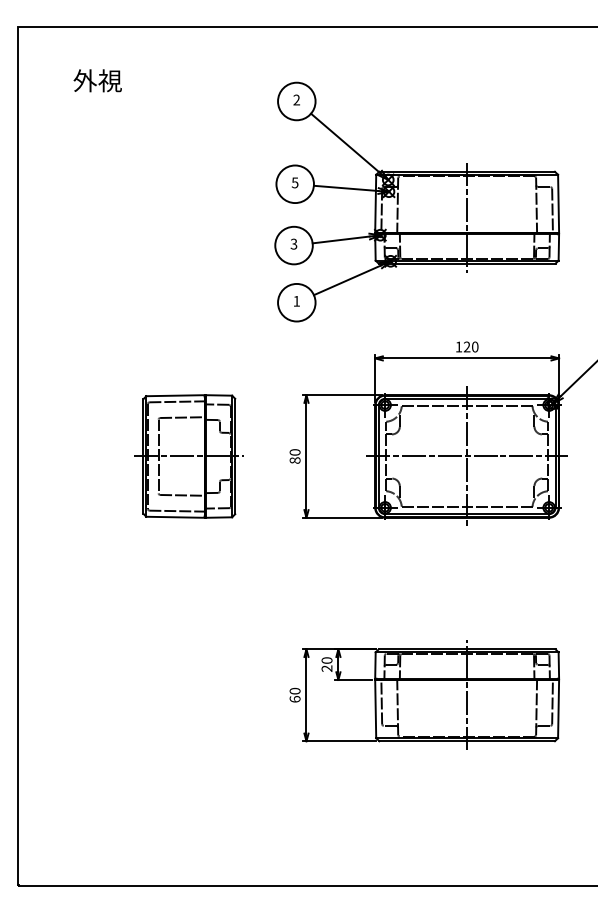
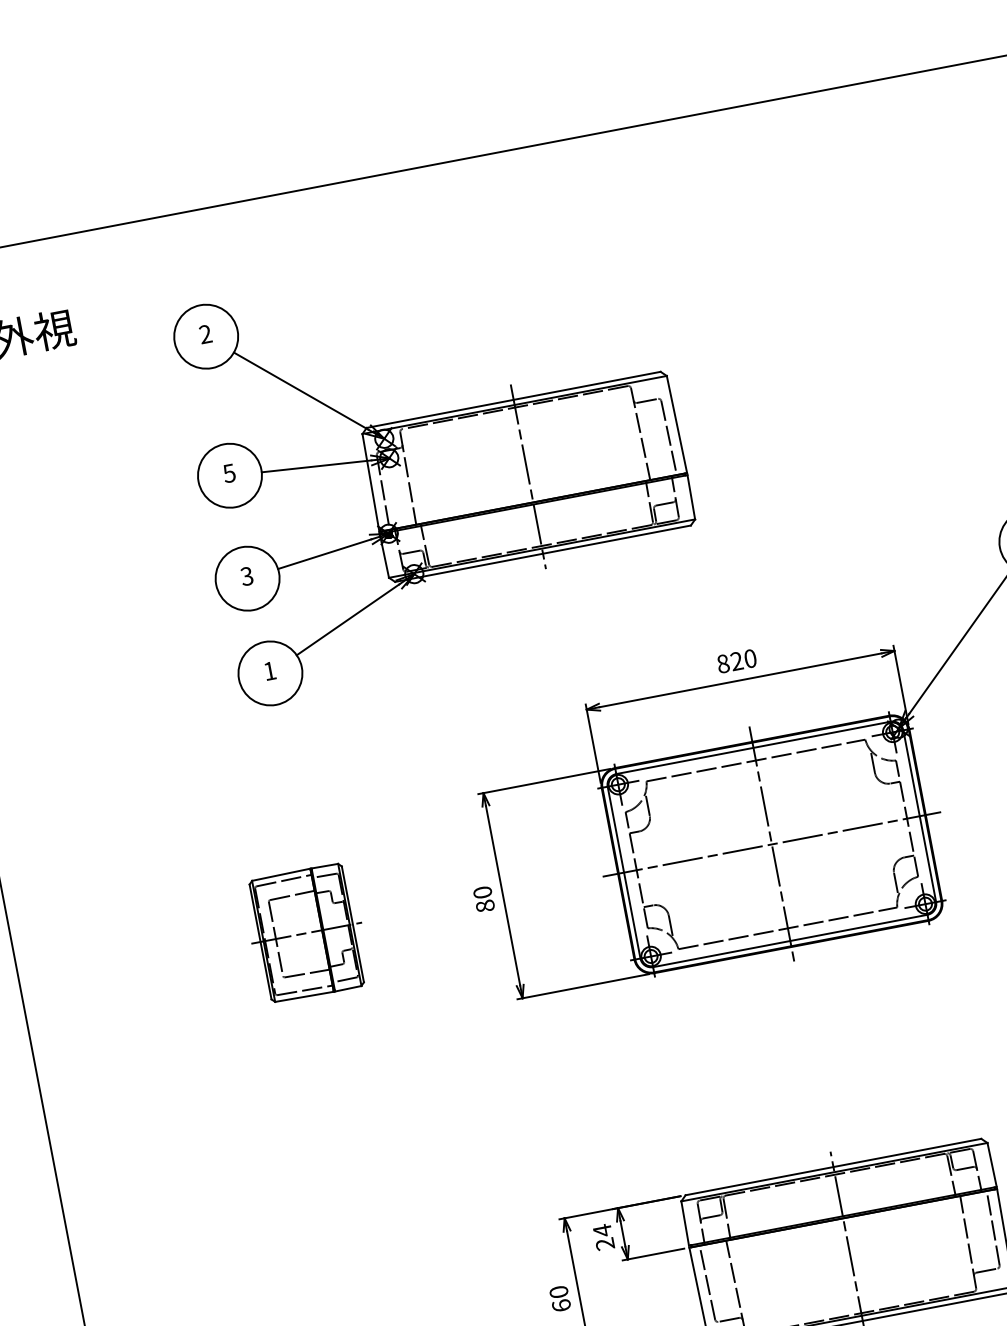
part: (417, 201) -> (440, 465), moved
text: (458, 346) -> (722, 663), 120 -> 820
part: (188, 456) -> (305, 933), size x0.6
text: (326, 660) -> (601, 1230), 20 -> 24

